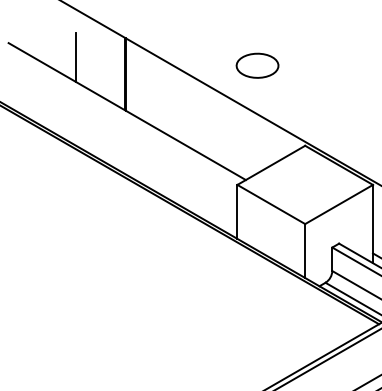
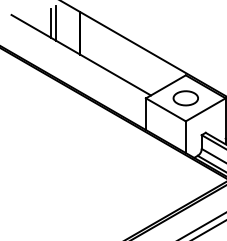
line: (85, 57) -> (56, 23), added
part: (256, 66) -> (185, 98), moved

